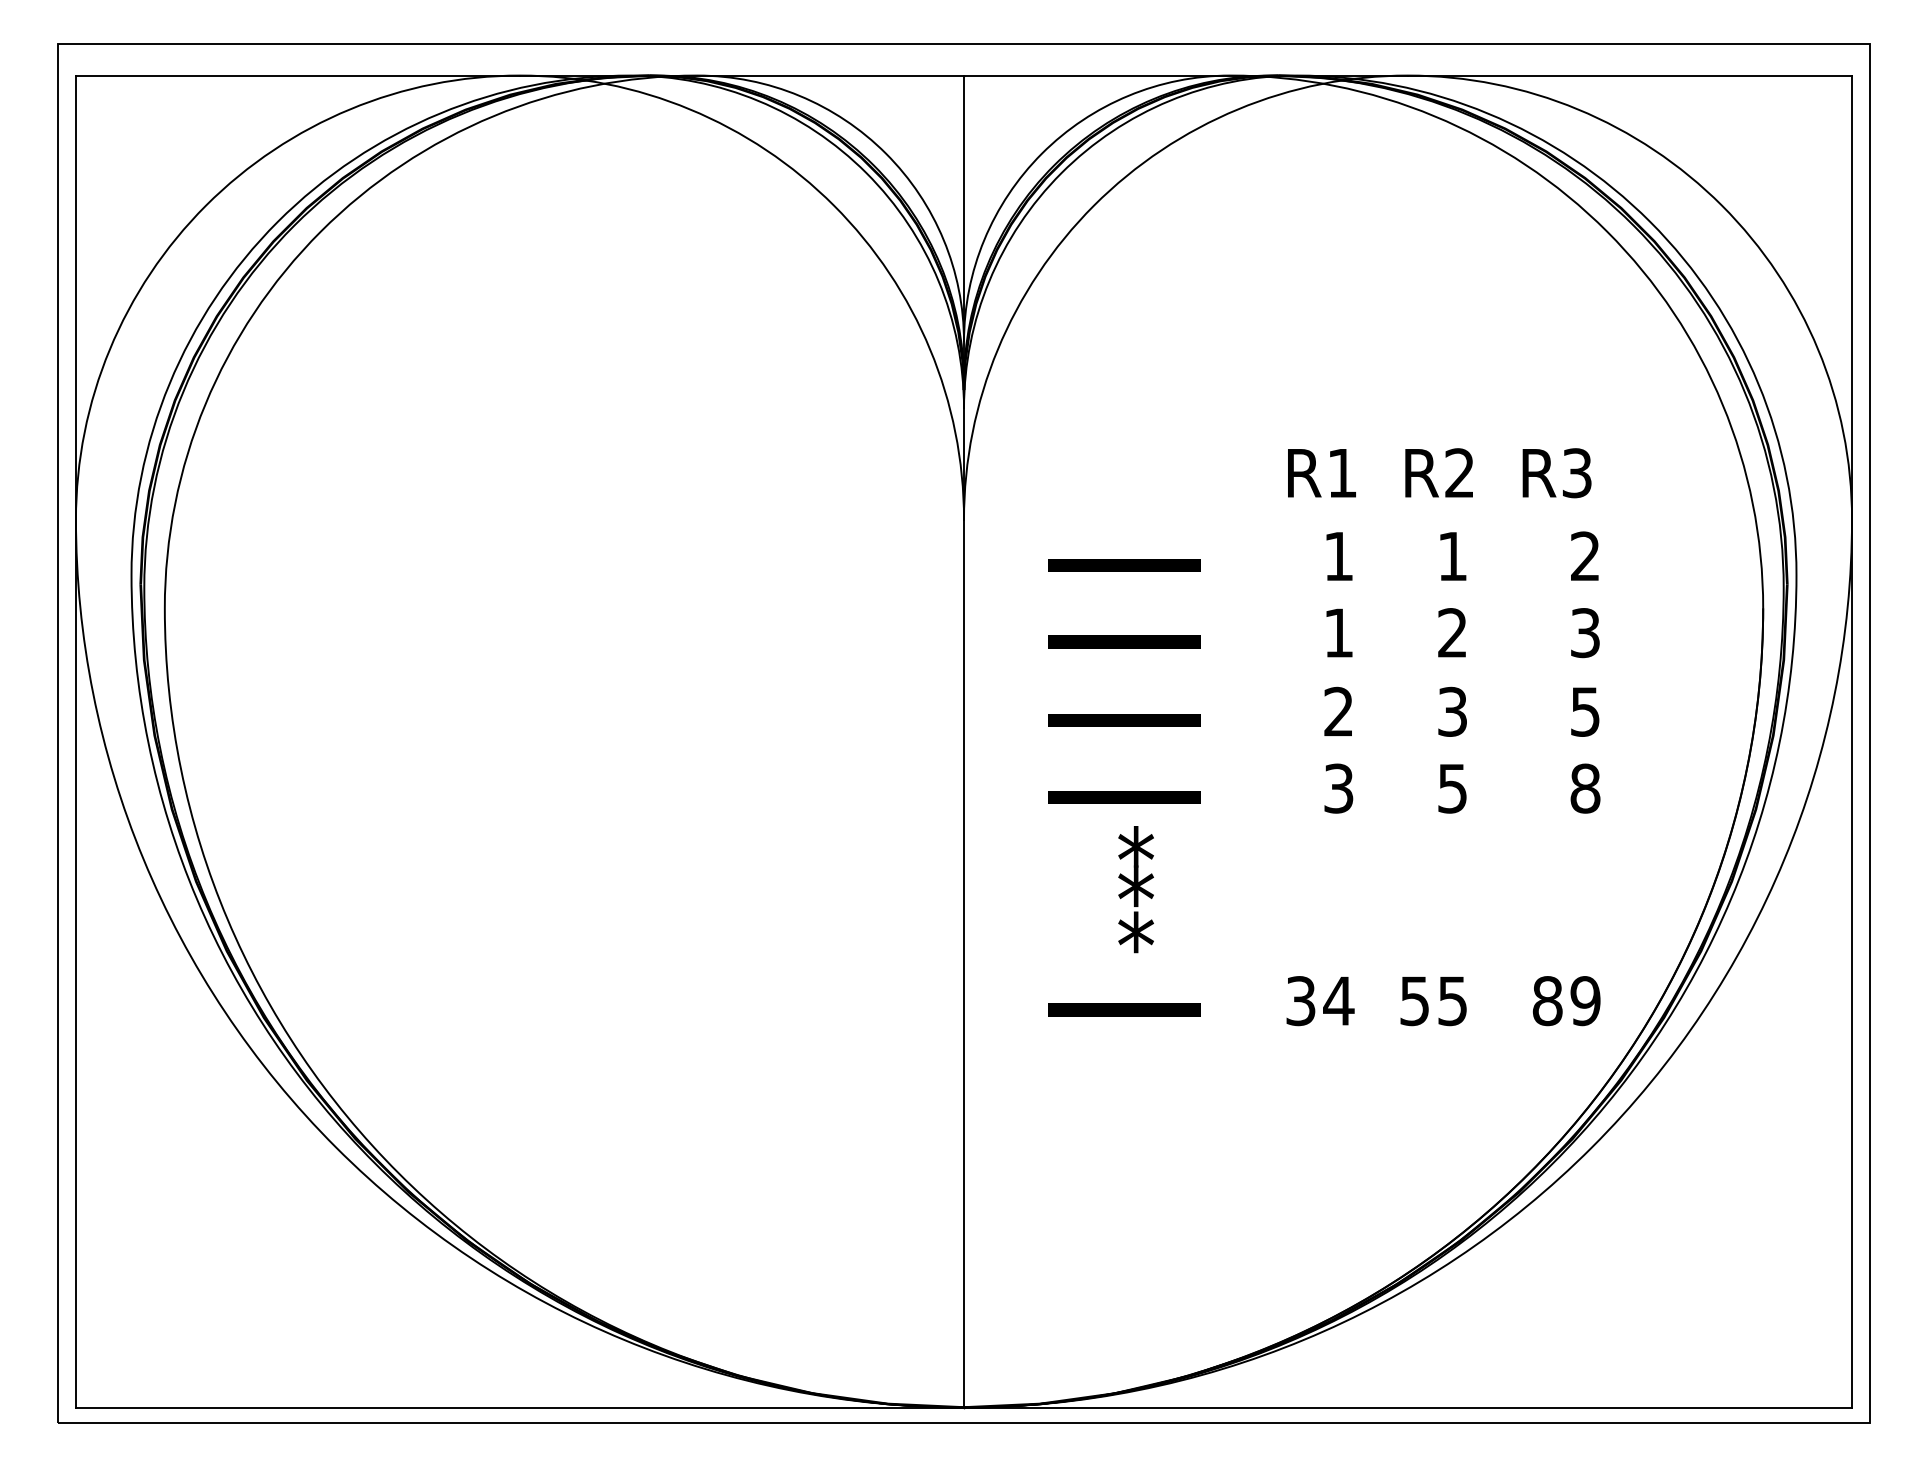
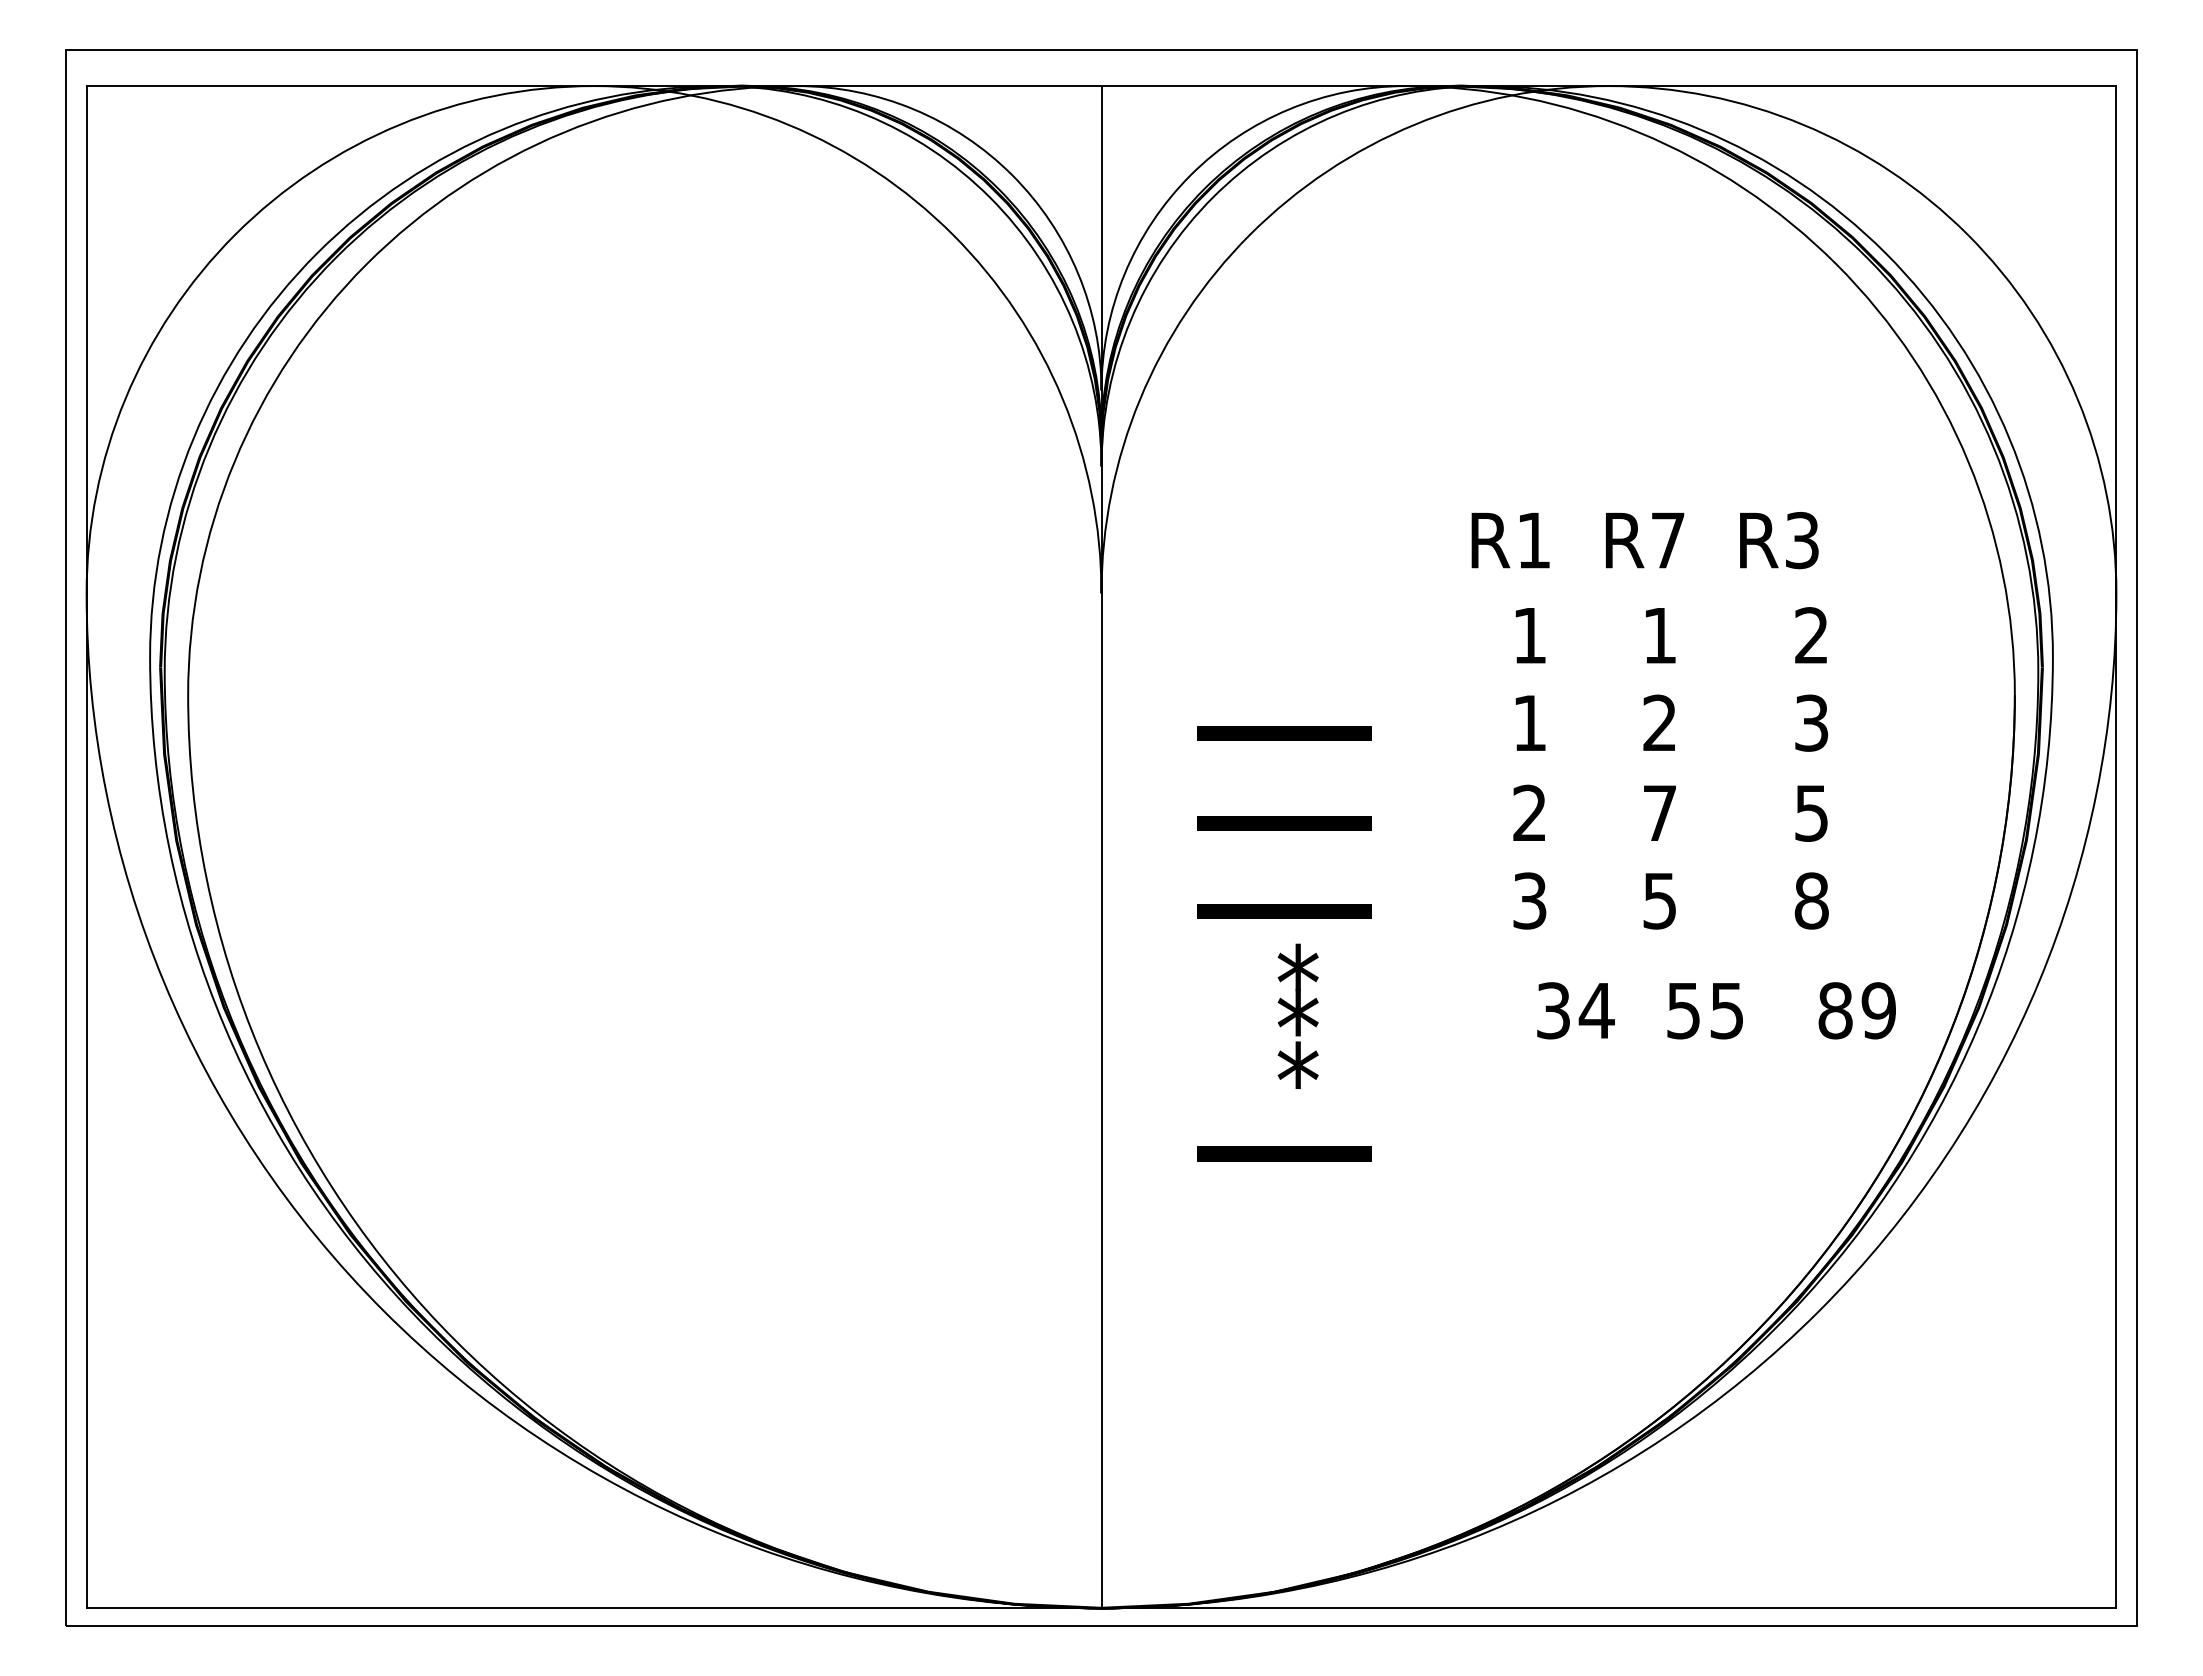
text: (1459, 472) -> (1667, 539), R2 -> R7
line: (1124, 565) -> (1284, 645), removed
text: (1452, 711) -> (1659, 812), 3 -> 7
text: (1443, 1000) -> (1716, 1010), moved

